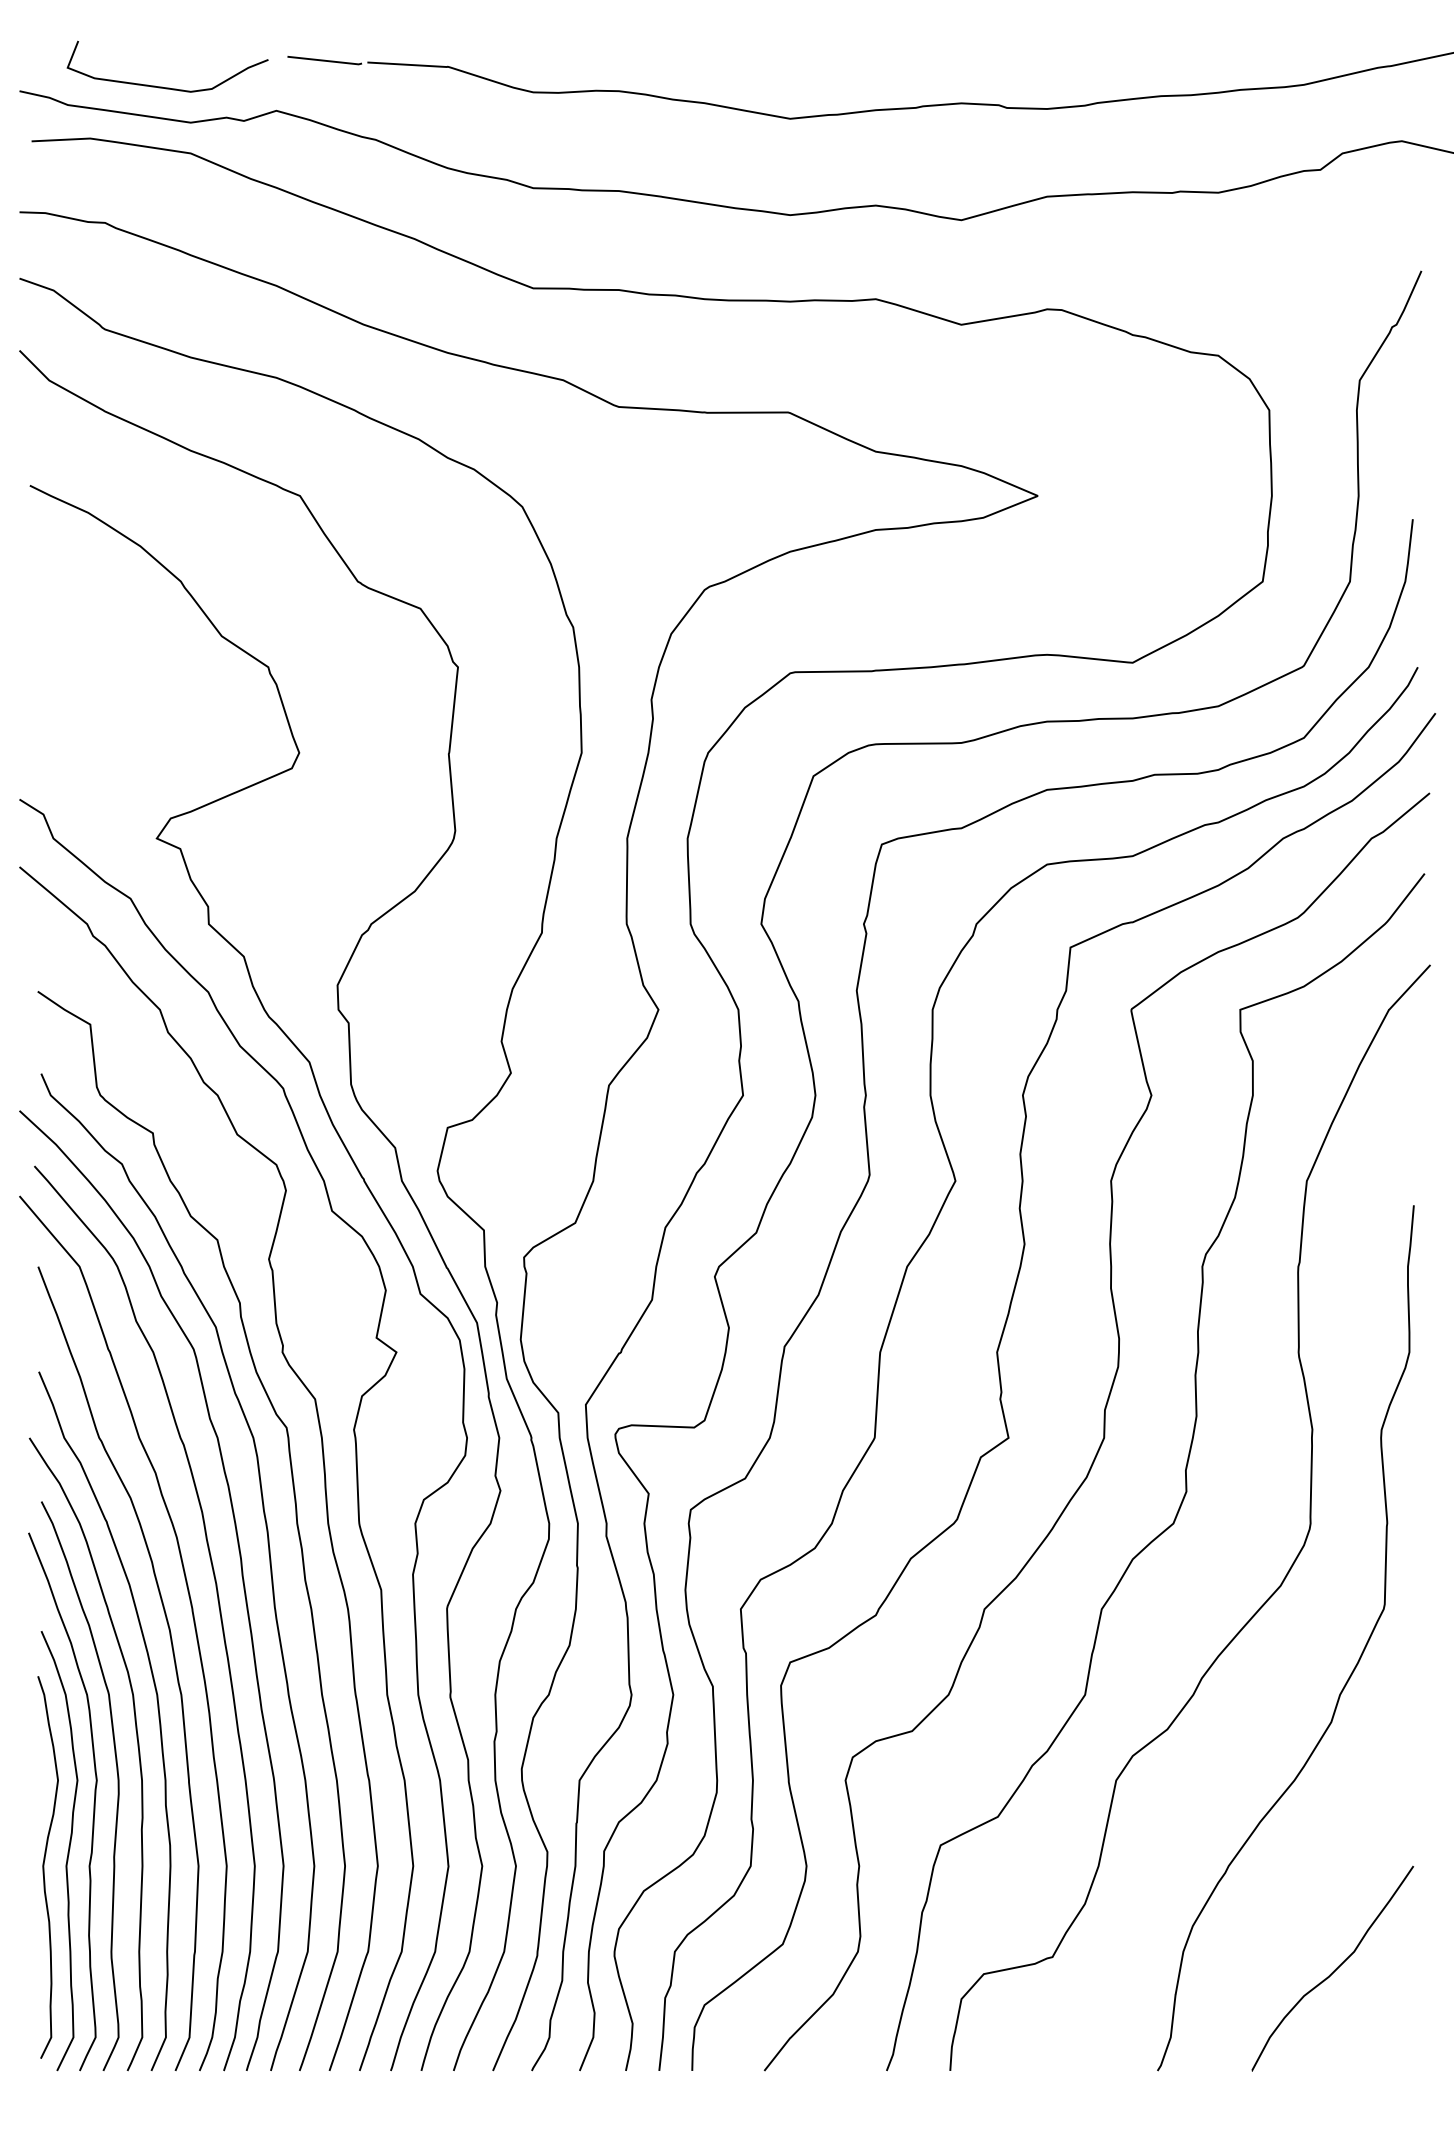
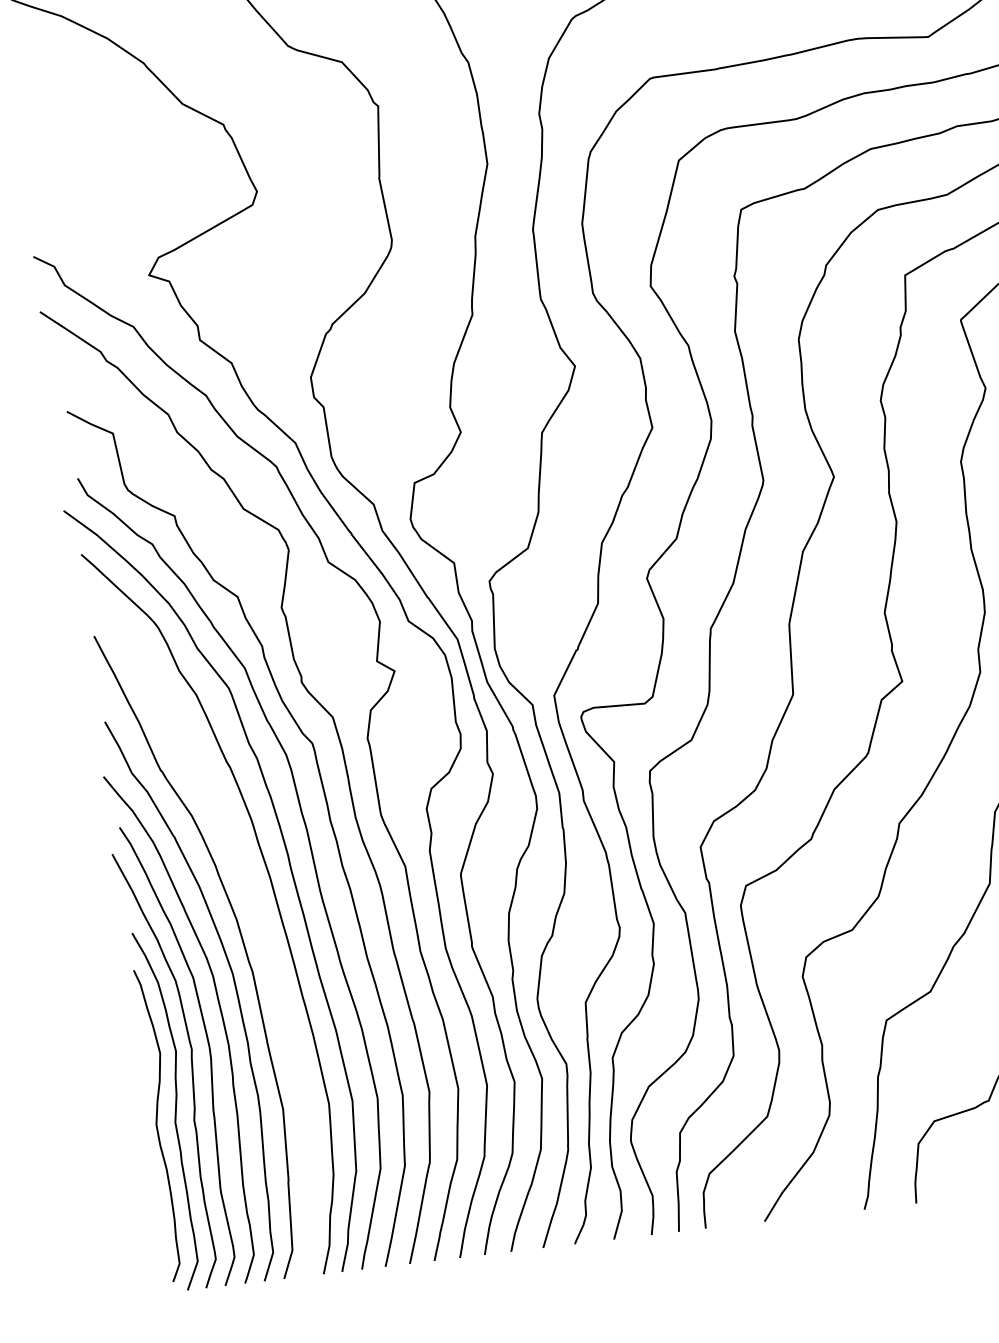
curve: (193, 1623) -> (255, 912), removed

